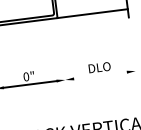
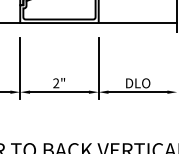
line: (62, 58) -> (98, 68), added
line: (100, 75) -> (137, 92), added
text: (26, 76) -> (56, 83), 0" -> 2"

